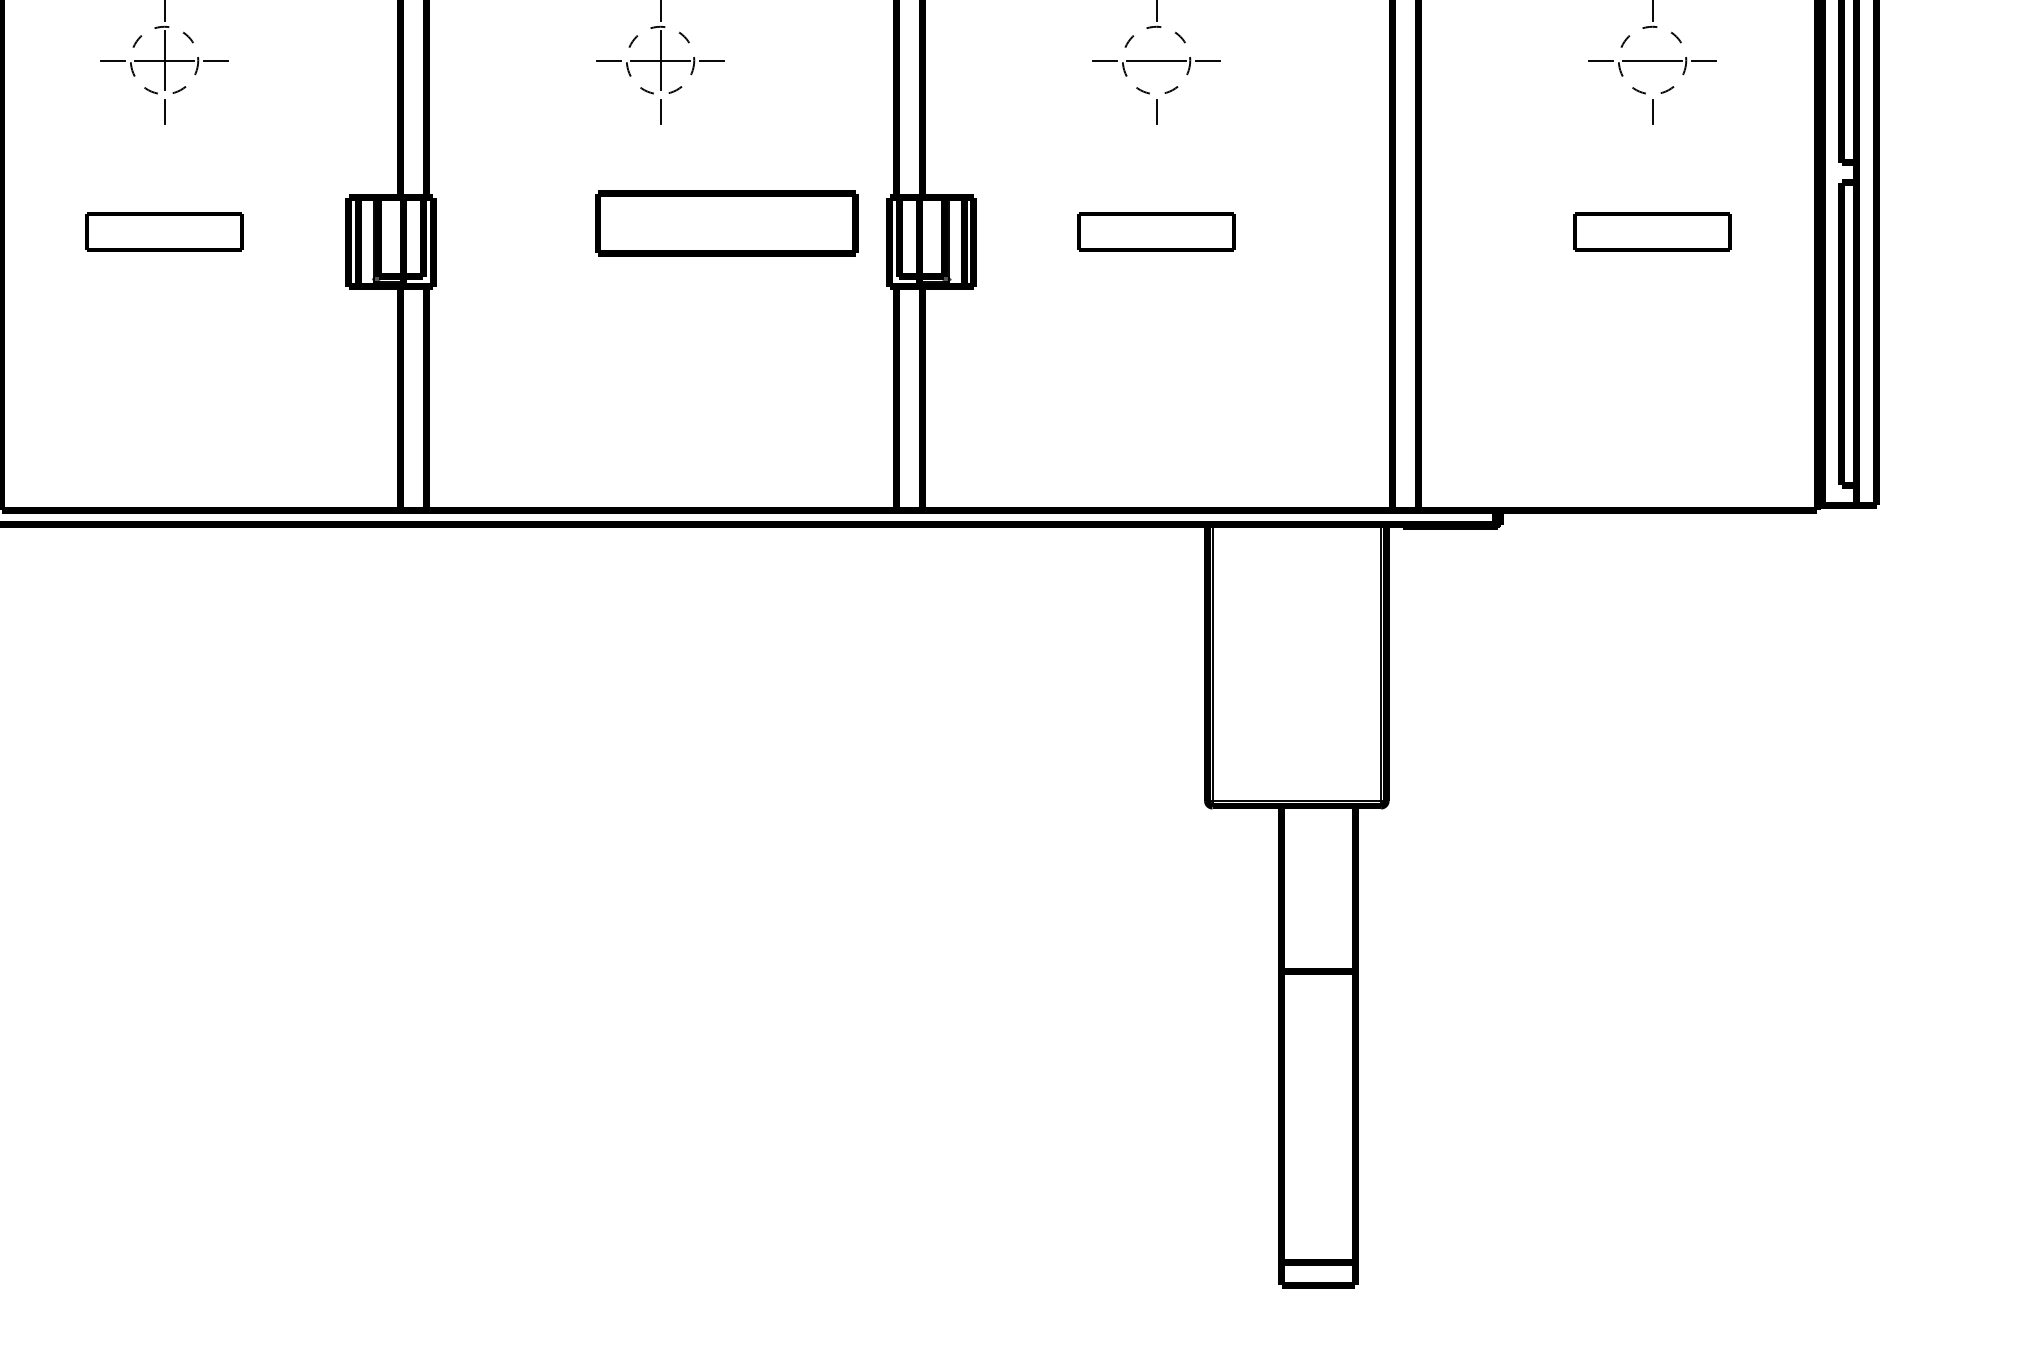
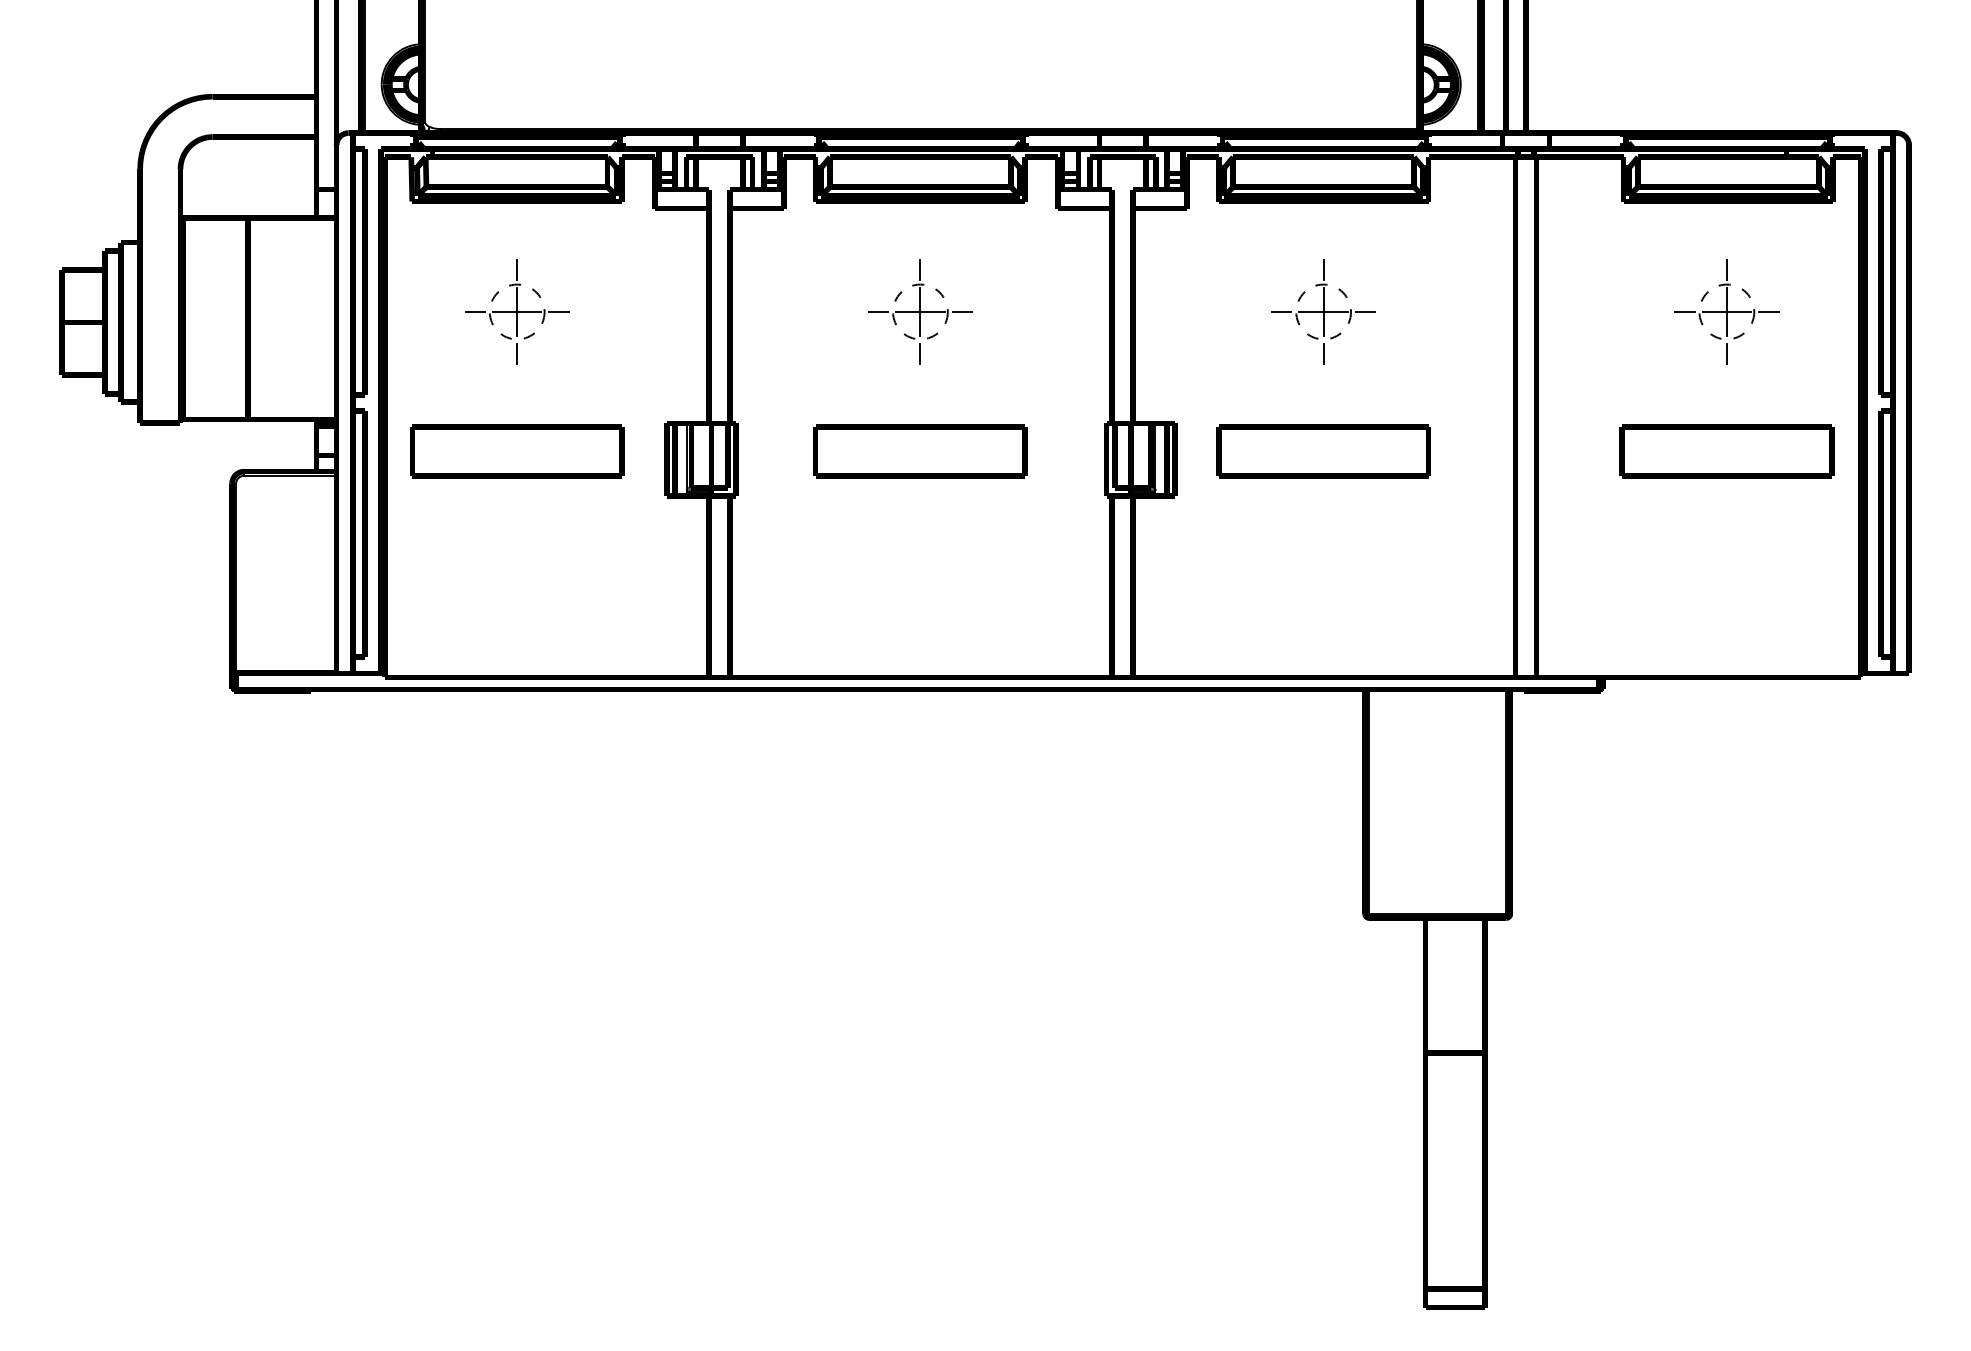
line: (1156, 59) -> (1323, 311), added
line: (1652, 59) -> (1726, 311), added
part: (727, 223) -> (920, 451), moved
part: (164, 232) -> (517, 451), size x1.67
part: (1156, 232) -> (1323, 451), size x1.67
part: (1652, 232) -> (1726, 451), size x1.67

